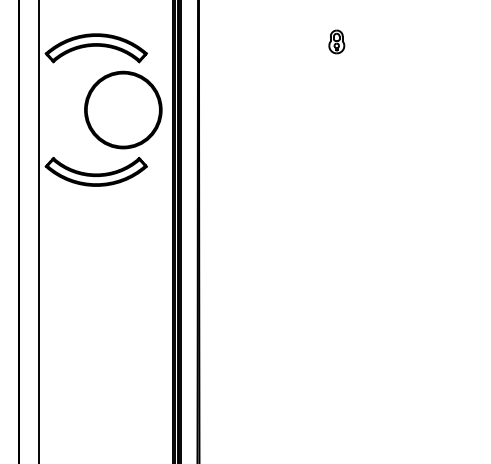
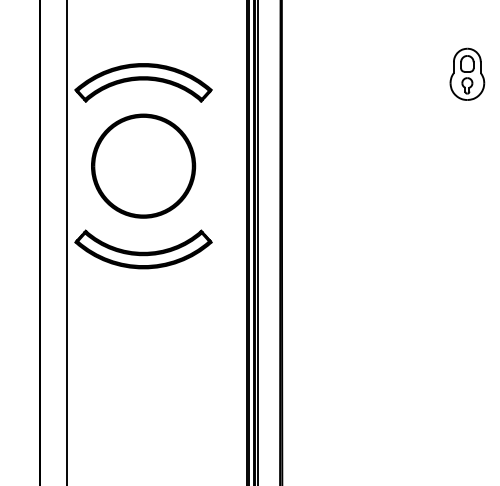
part: (336, 41) -> (467, 73), size x1.67
part: (123, 109) -> (143, 165), moved

